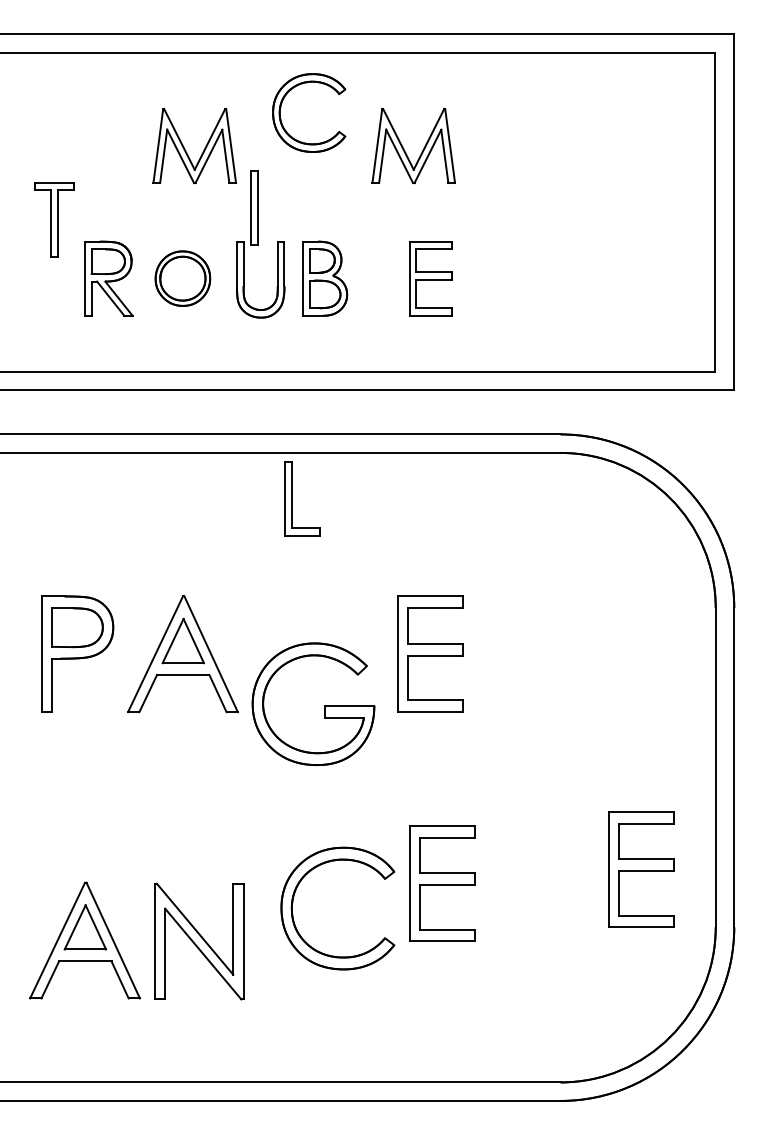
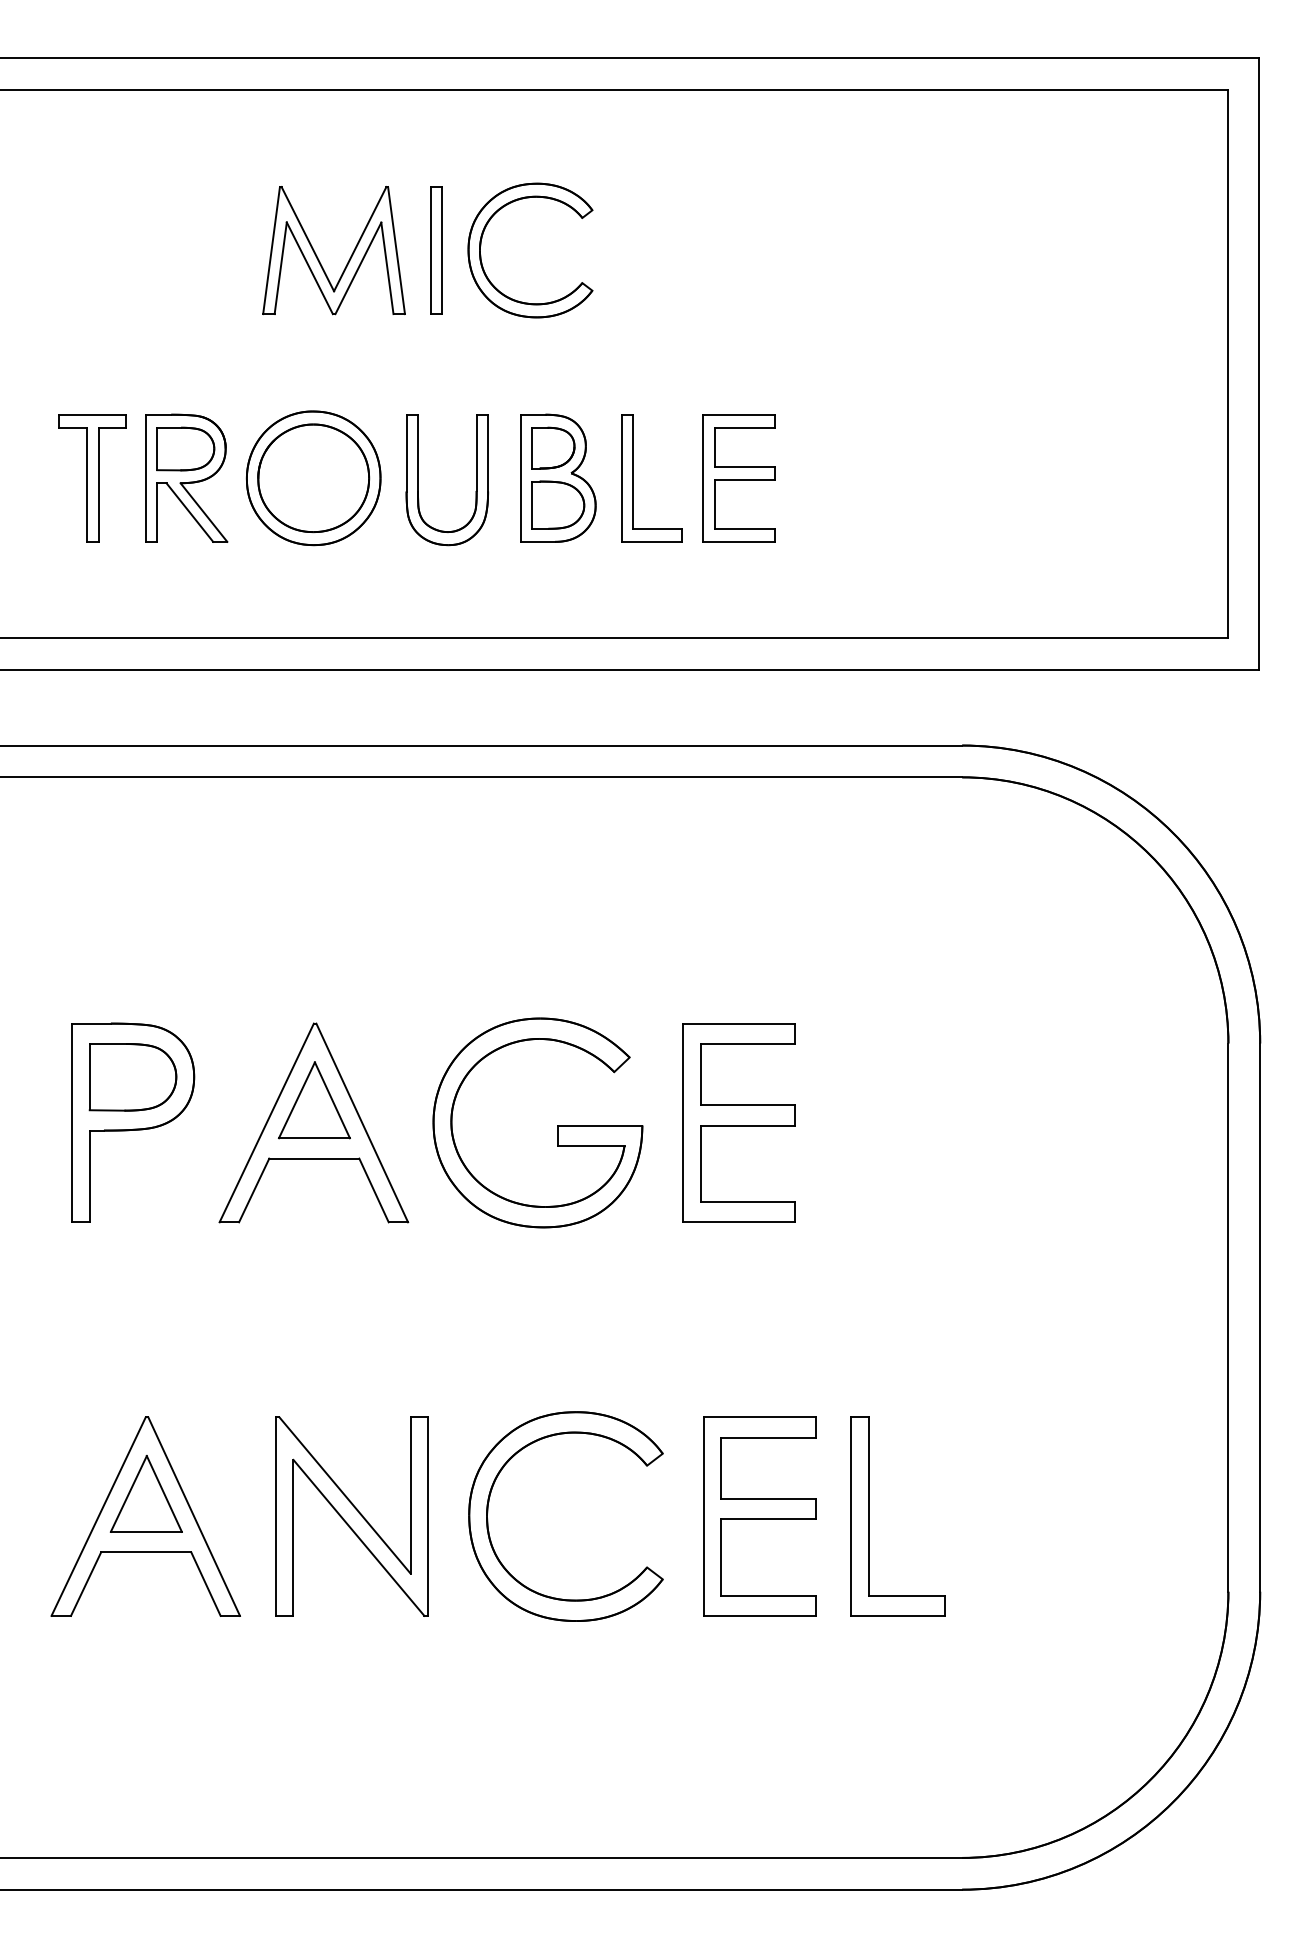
part: (291, 90) -> (500, 211), moved
part: (405, 150) -> (695, 258), removed
part: (254, 207) -> (436, 249), moved
part: (54, 219) -> (93, 477), moved
part: (182, 278) -> (313, 477), size x1.43
part: (292, 498) -> (634, 477), moved
part: (324, 705) -> (556, 1125), moved
part: (641, 869) -> (1100, 1492), removed
part: (506, 883) -> (869, 1516), added
part: (293, 903) -> (489, 1507), moved
part: (84, 940) -> (144, 1516), moved
part: (199, 941) -> (352, 1516), moved

